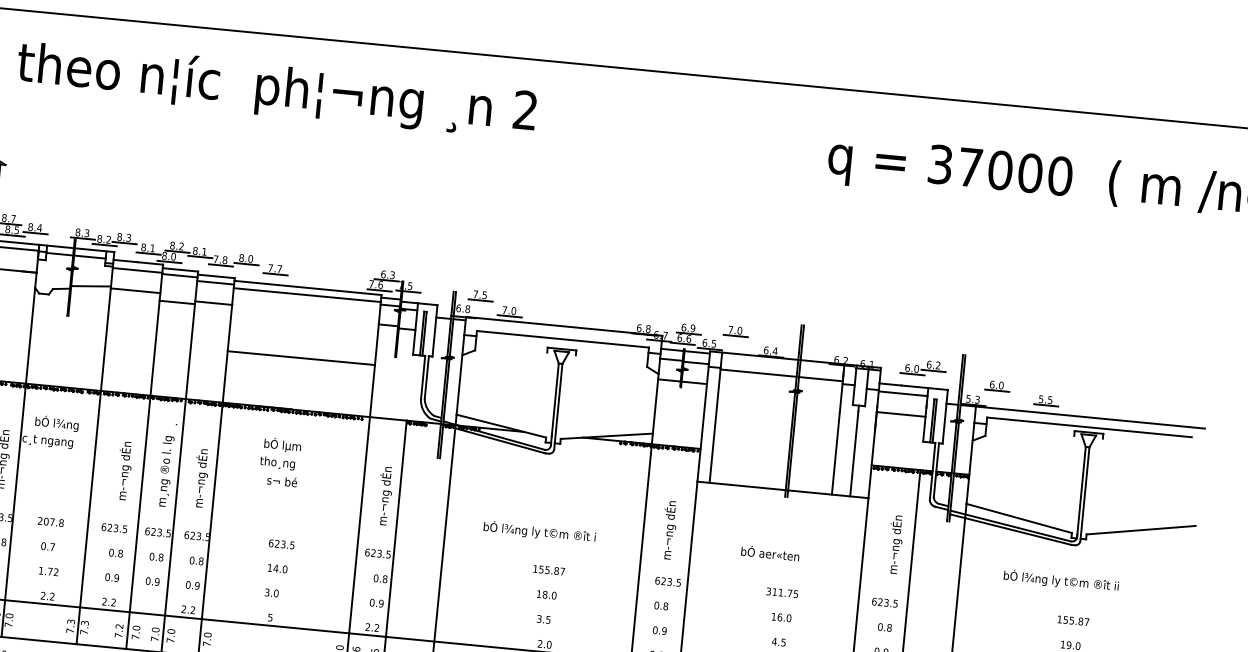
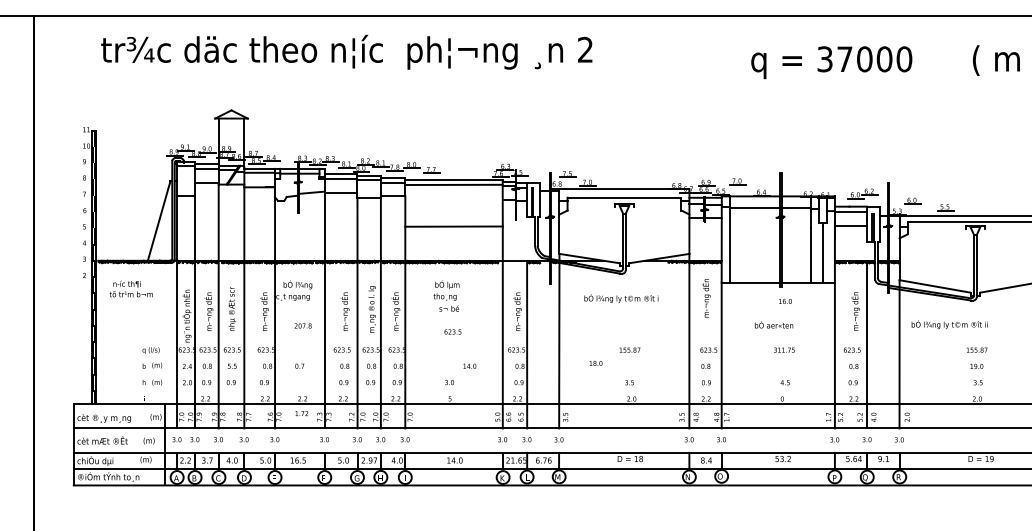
text: (949, 170) -> (831, 62), moved
text: (50, 521) -> (302, 325), moved
text: (668, 530) -> (705, 298), moved
text: (539, 531) -> (621, 298), moved
text: (281, 543) -> (452, 331), moved
text: (277, 567) -> (469, 365), moved
text: (48, 571) -> (301, 413), moved
text: (1061, 580) -> (949, 324), moved
text: (546, 594) -> (595, 363), moved
text: (781, 617) -> (785, 301), moved

